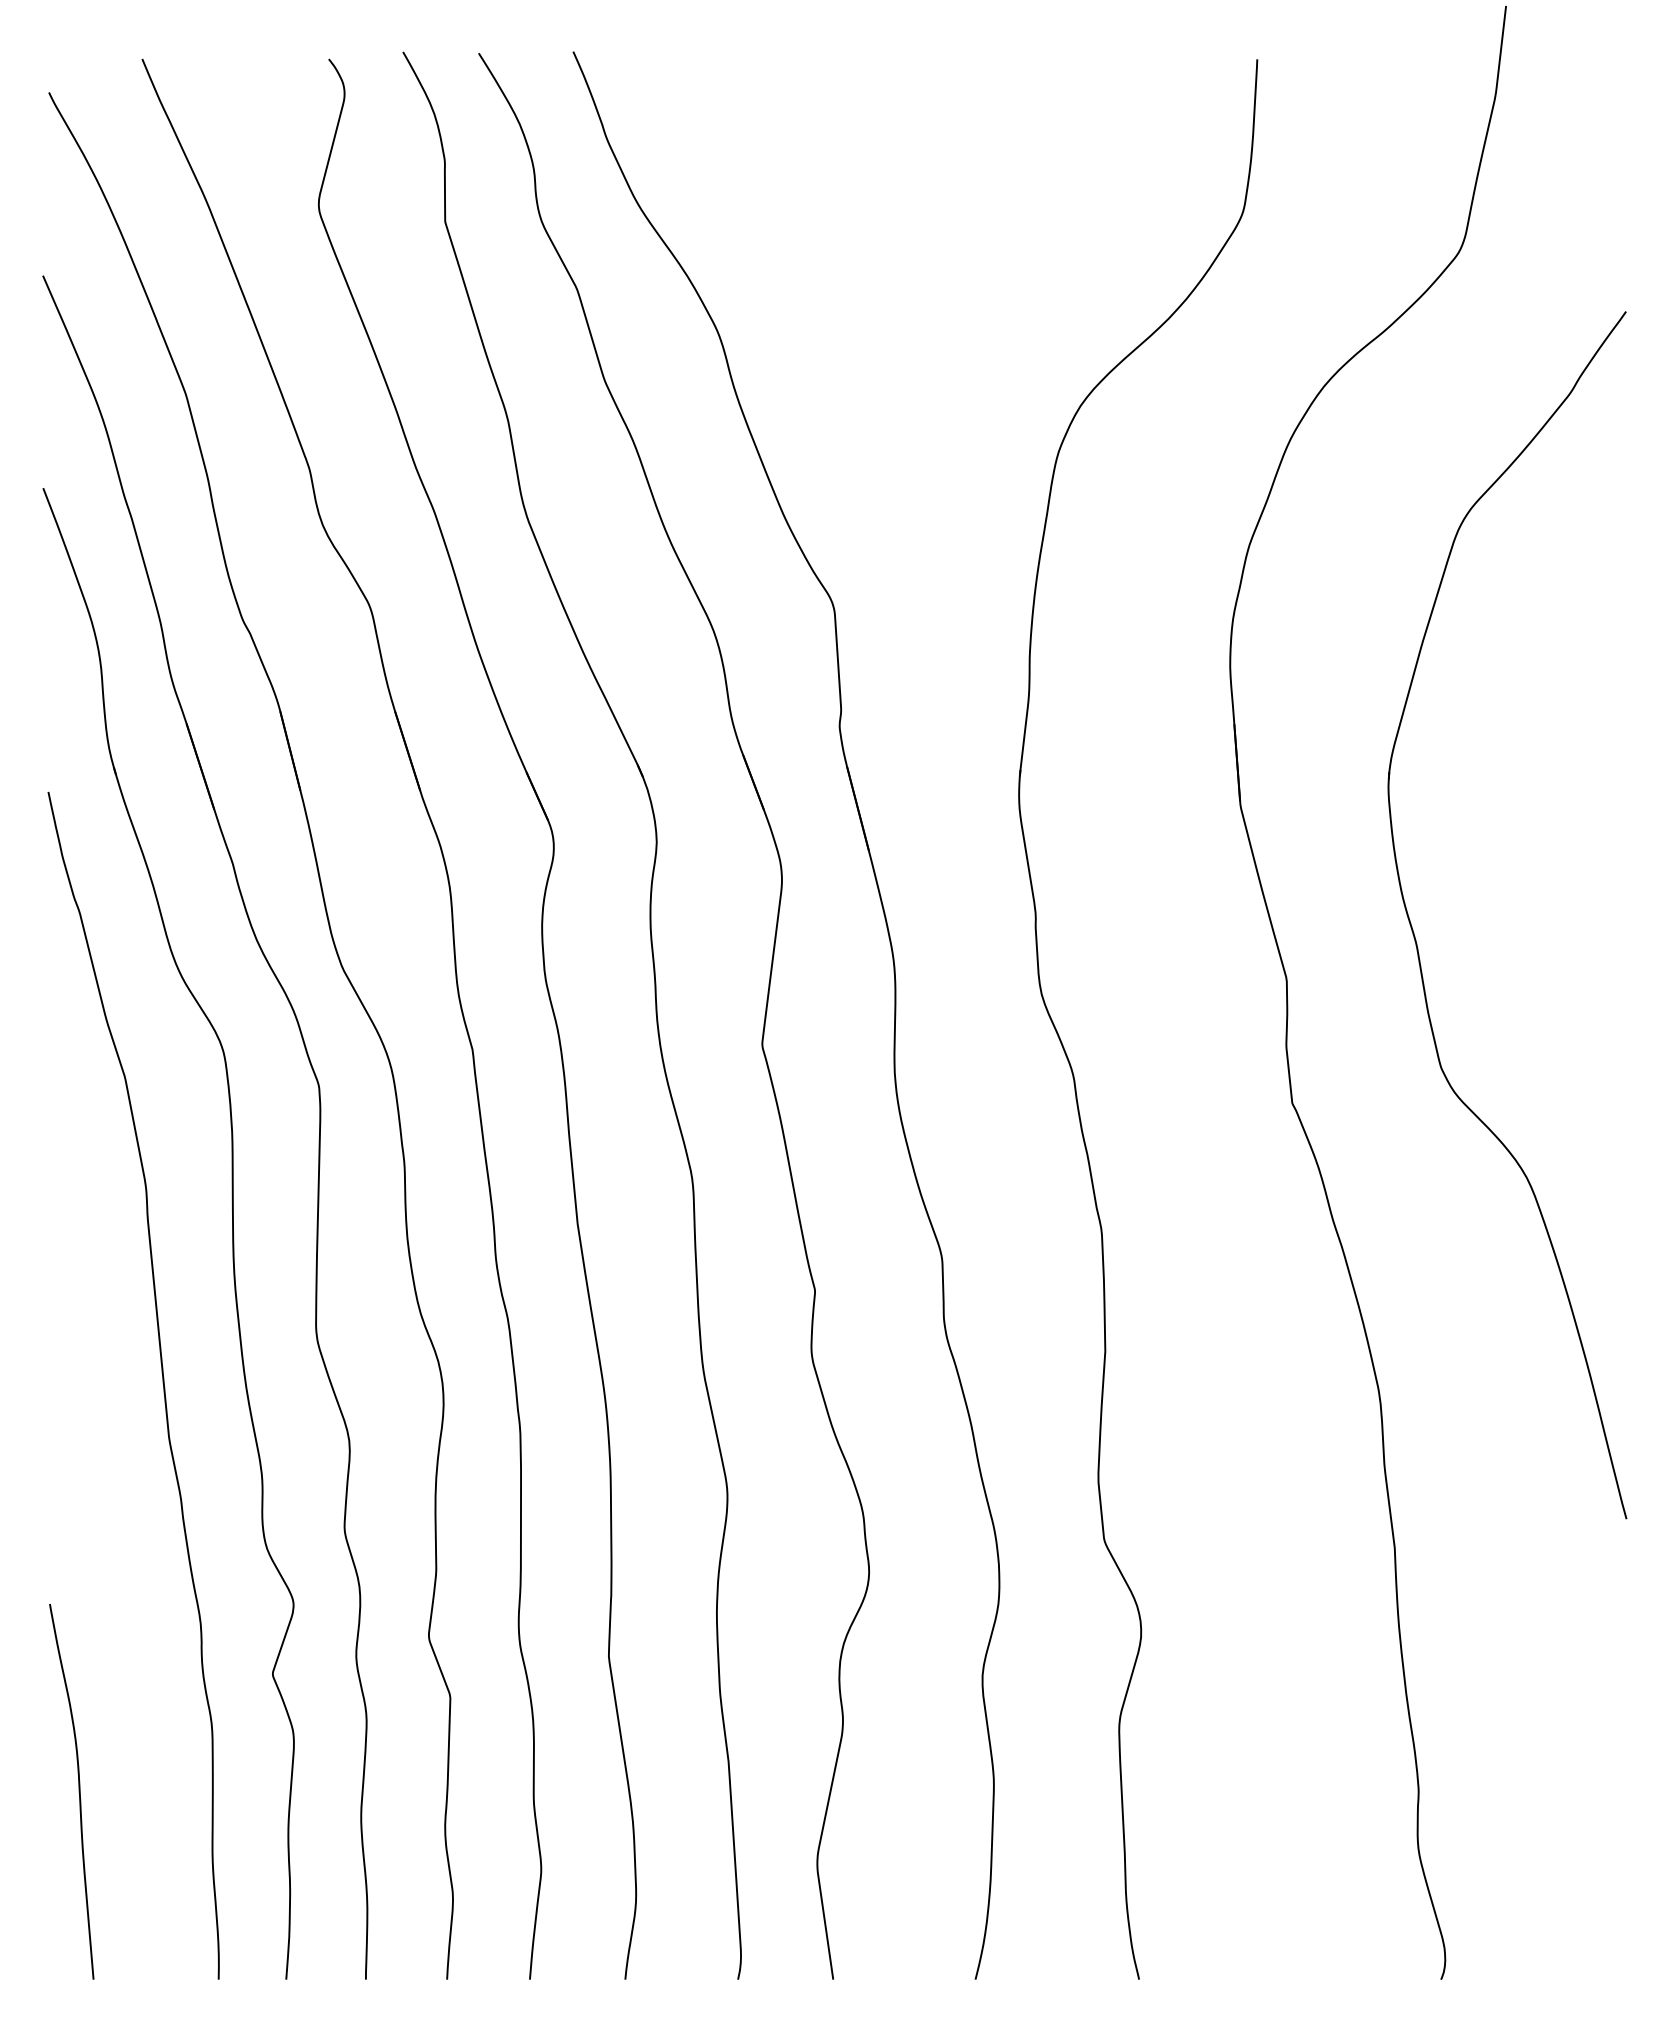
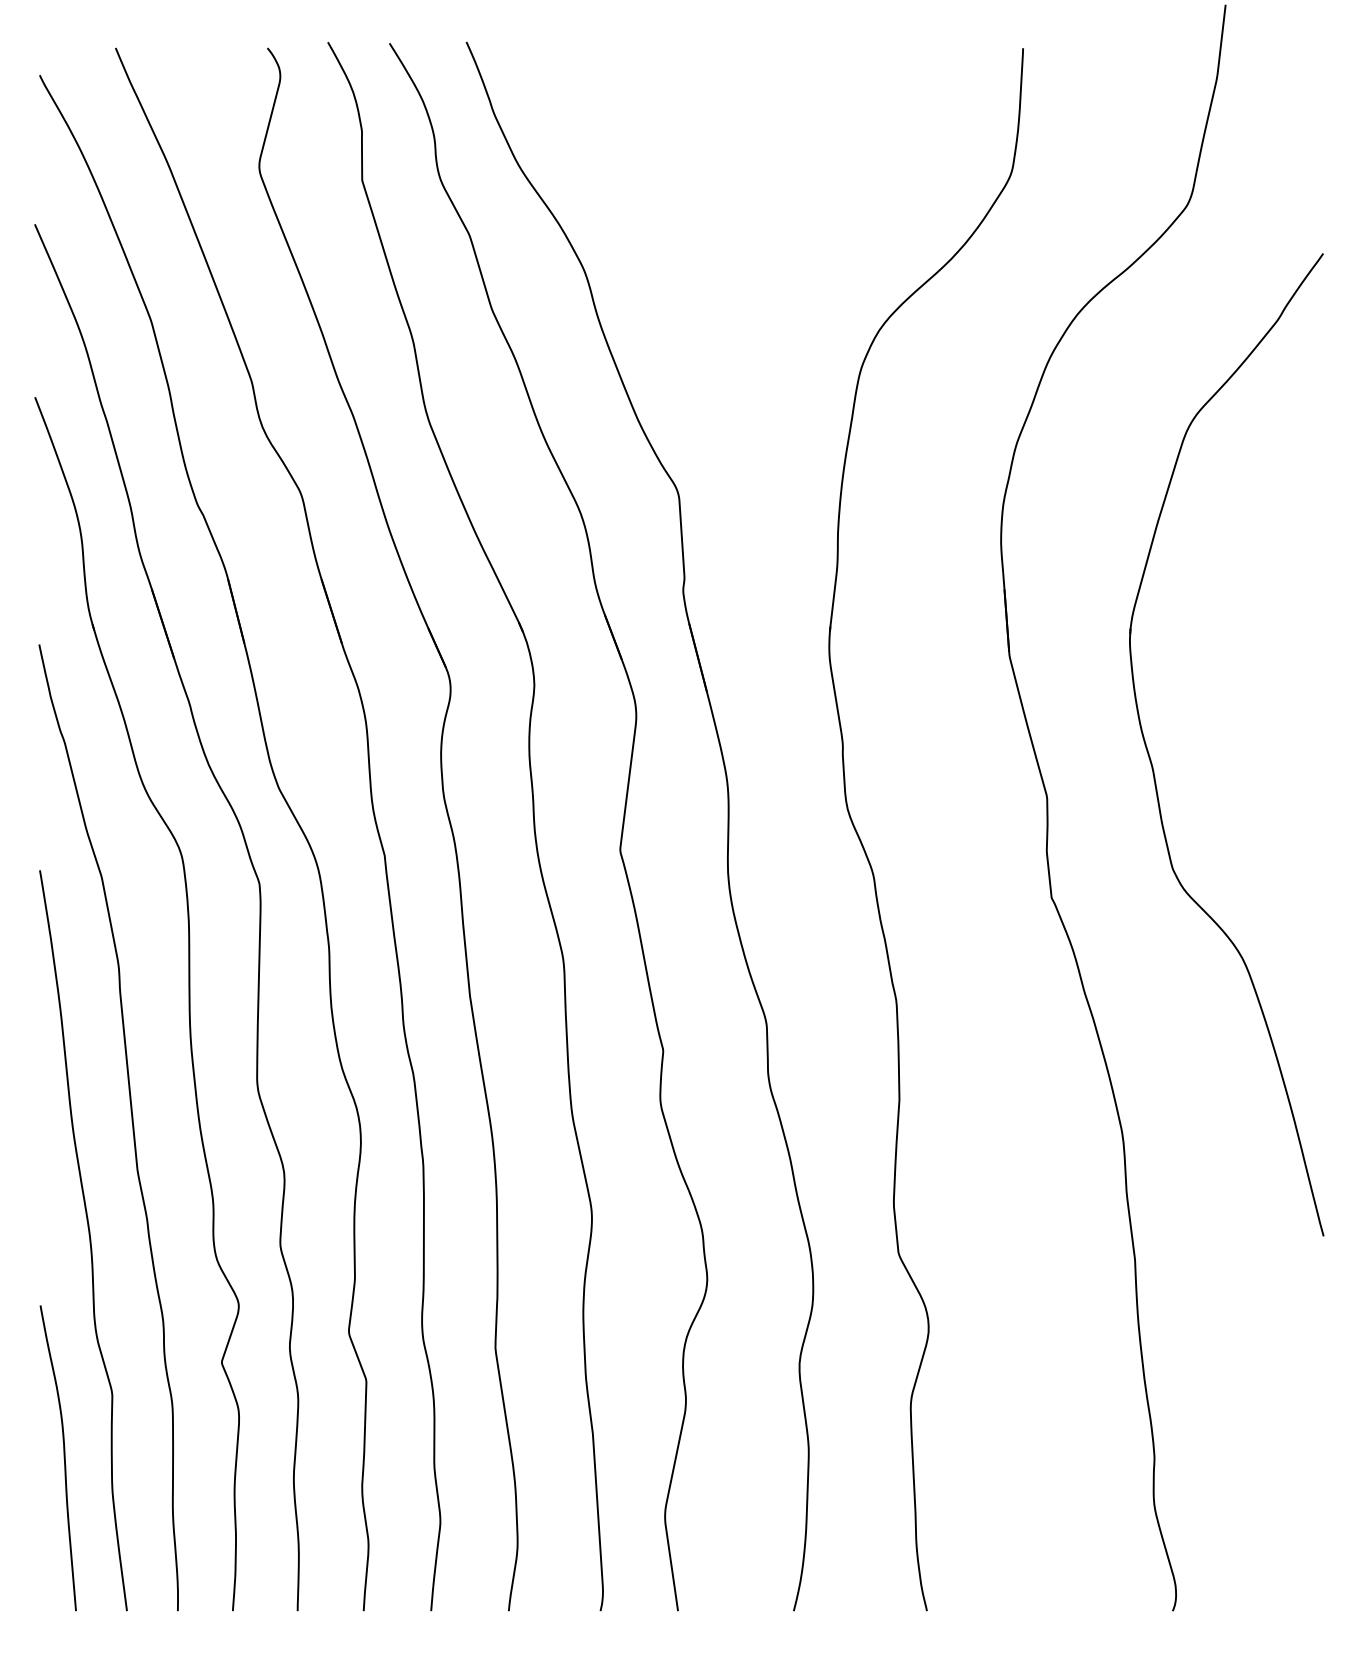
curve: (110, 1524) -> (89, 1240), added

